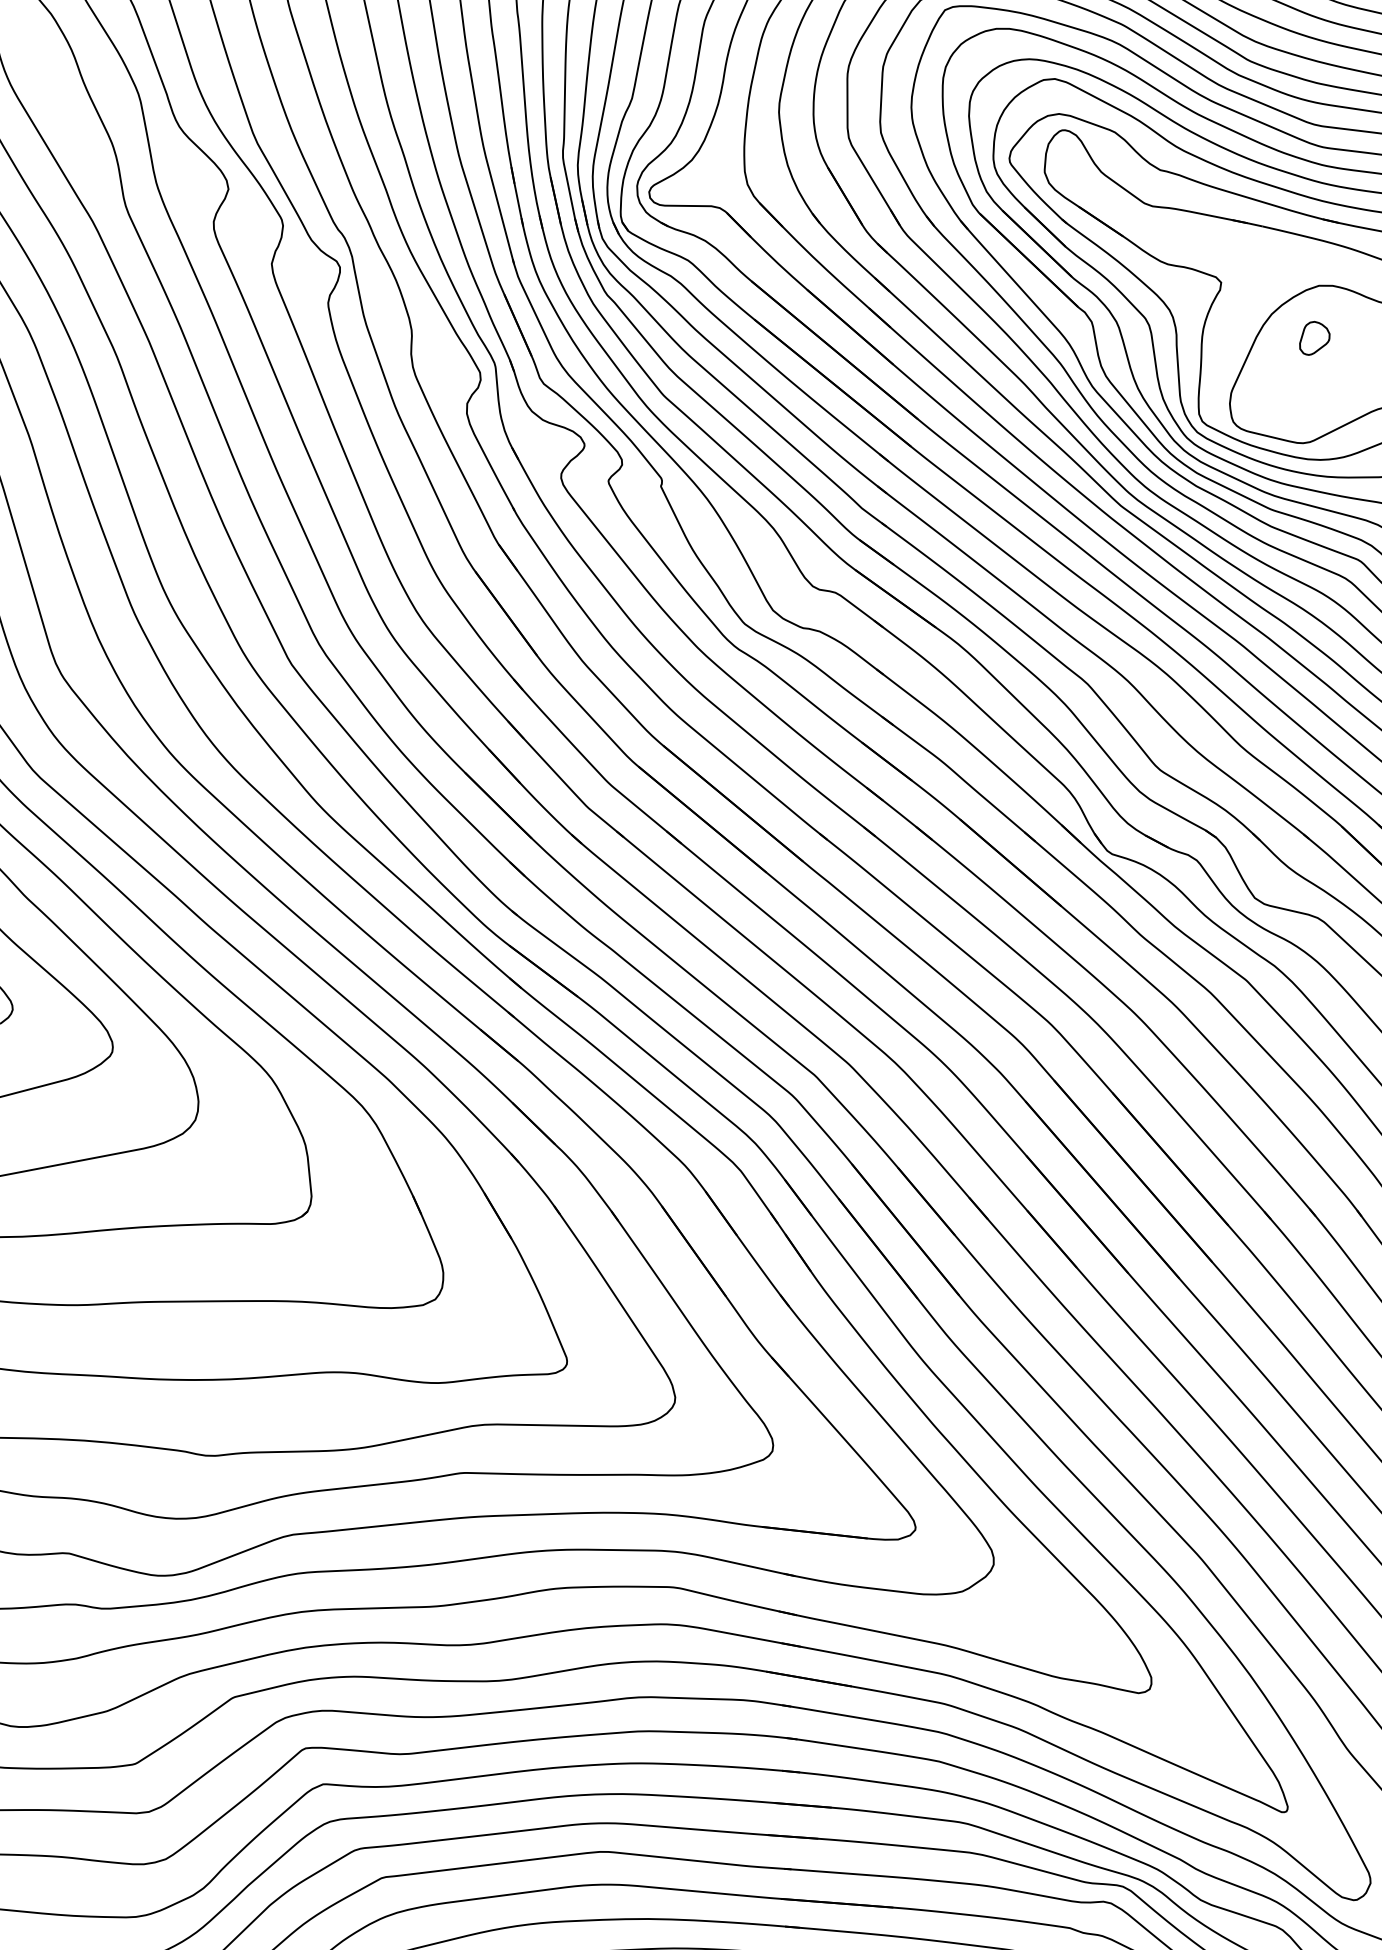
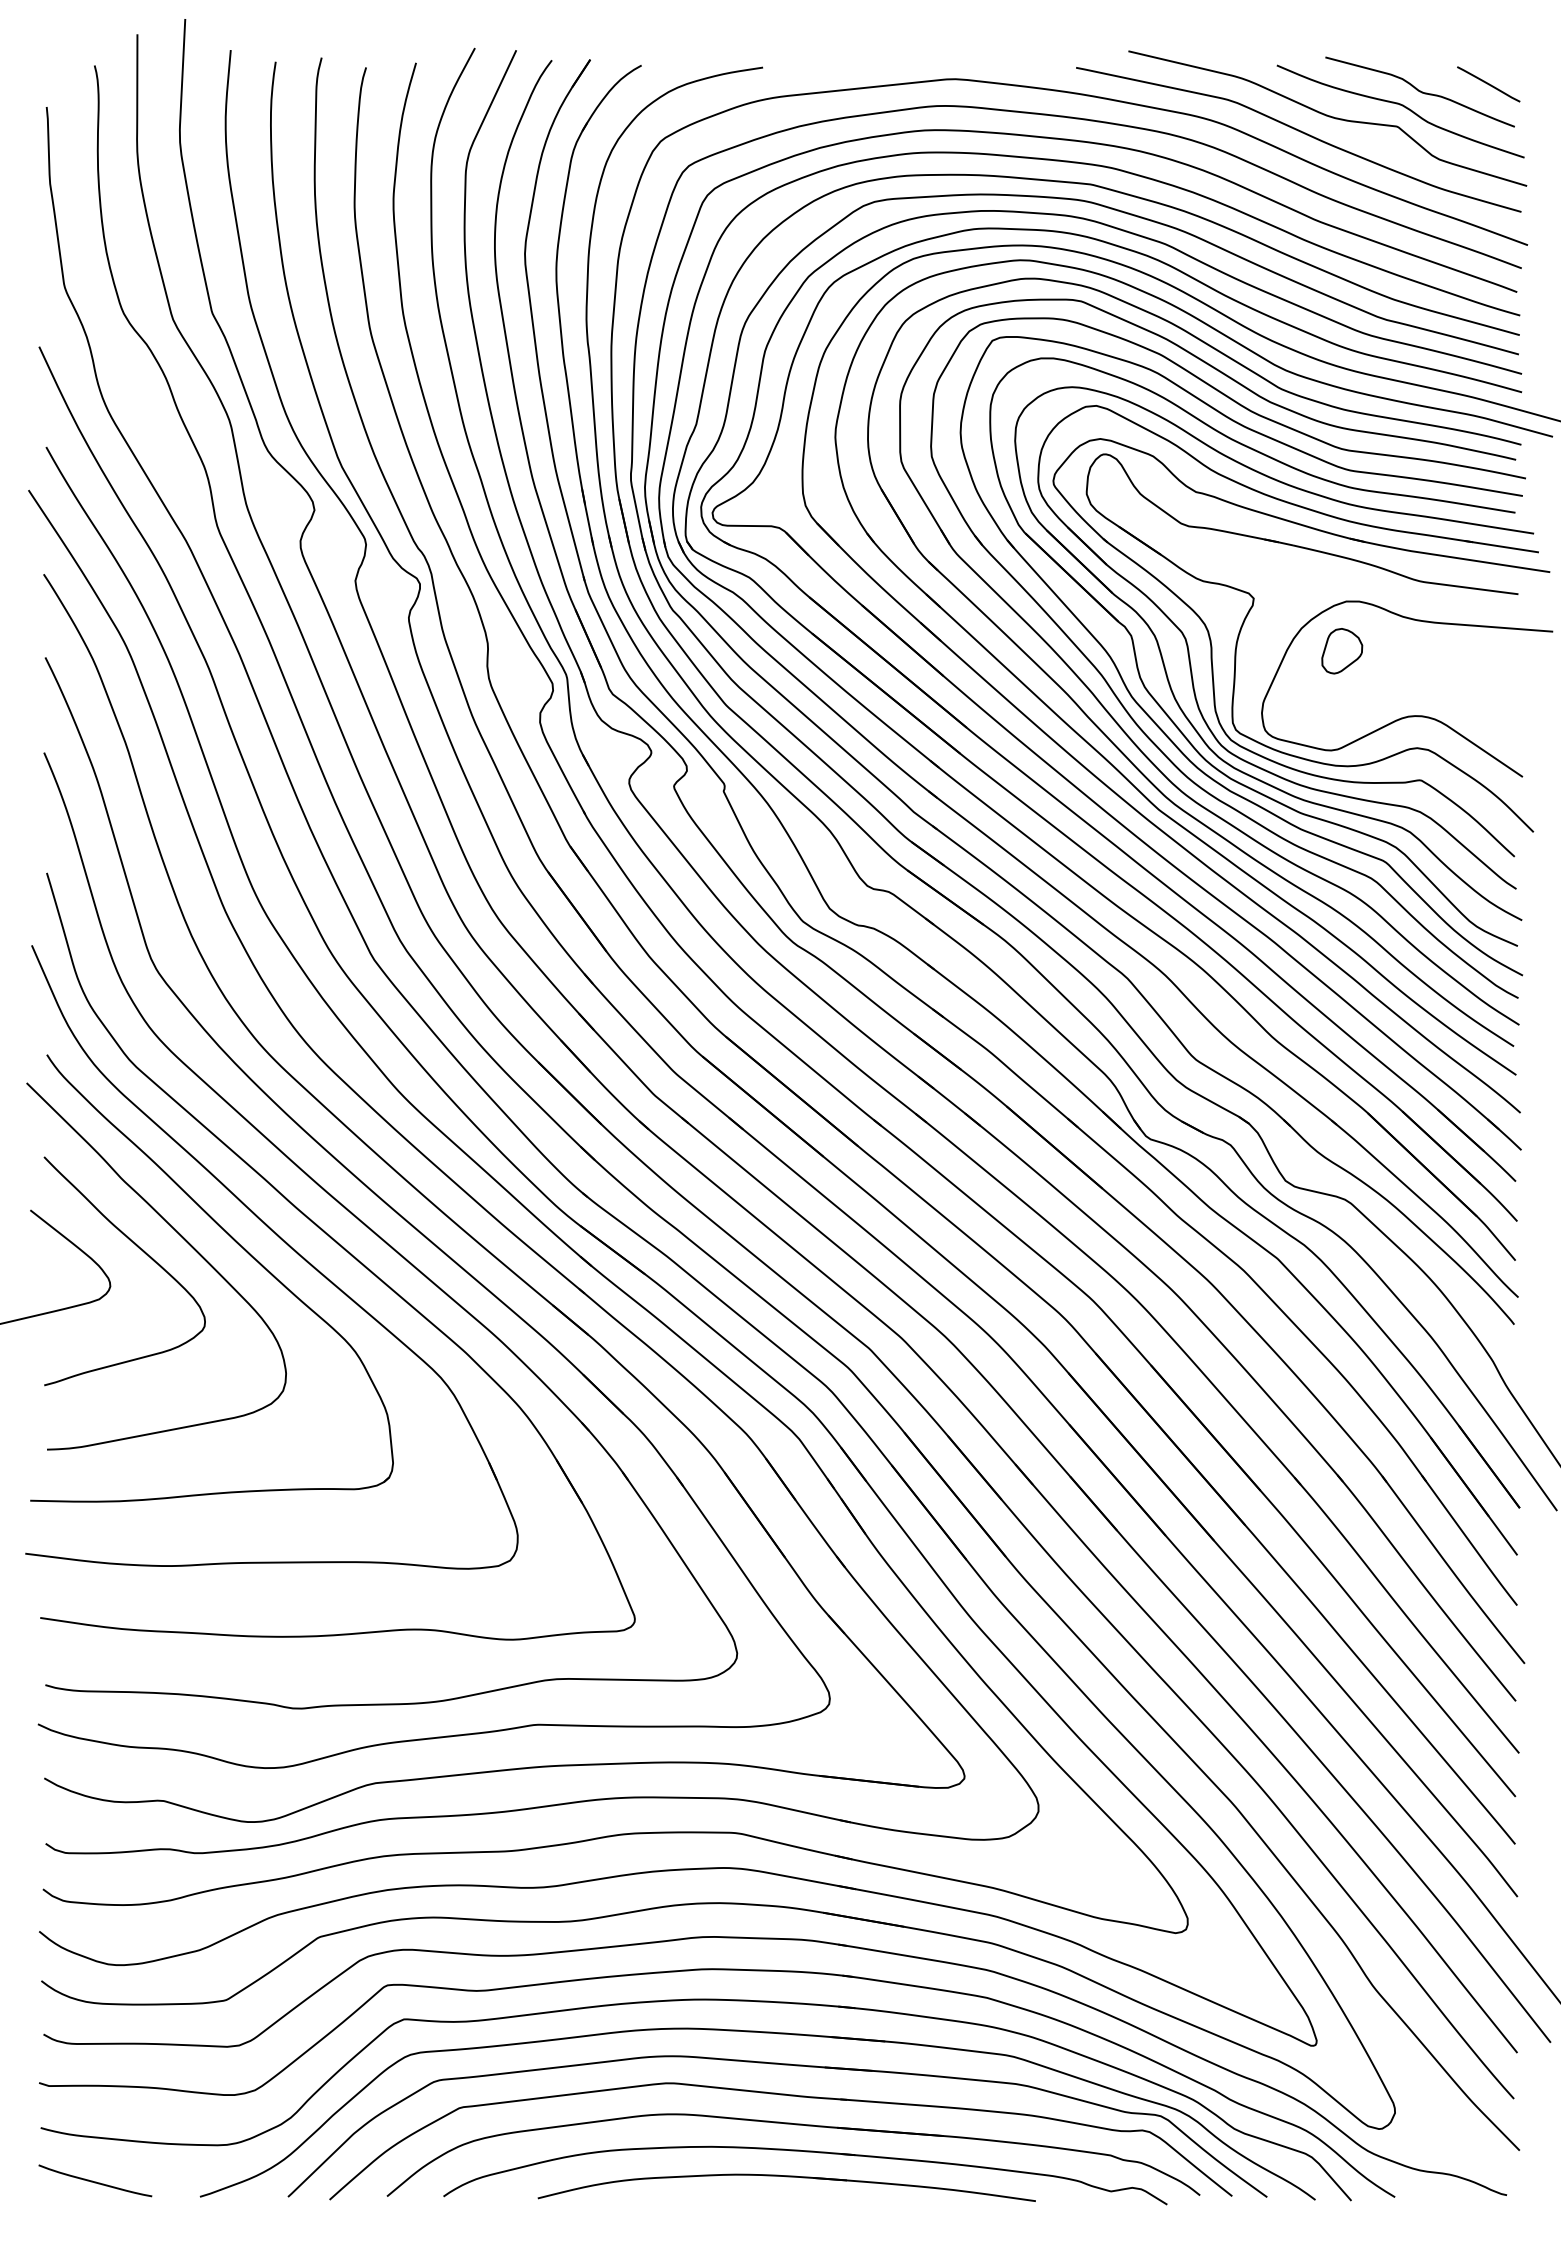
part: (1315, 338) -> (1342, 651), size x1.43

